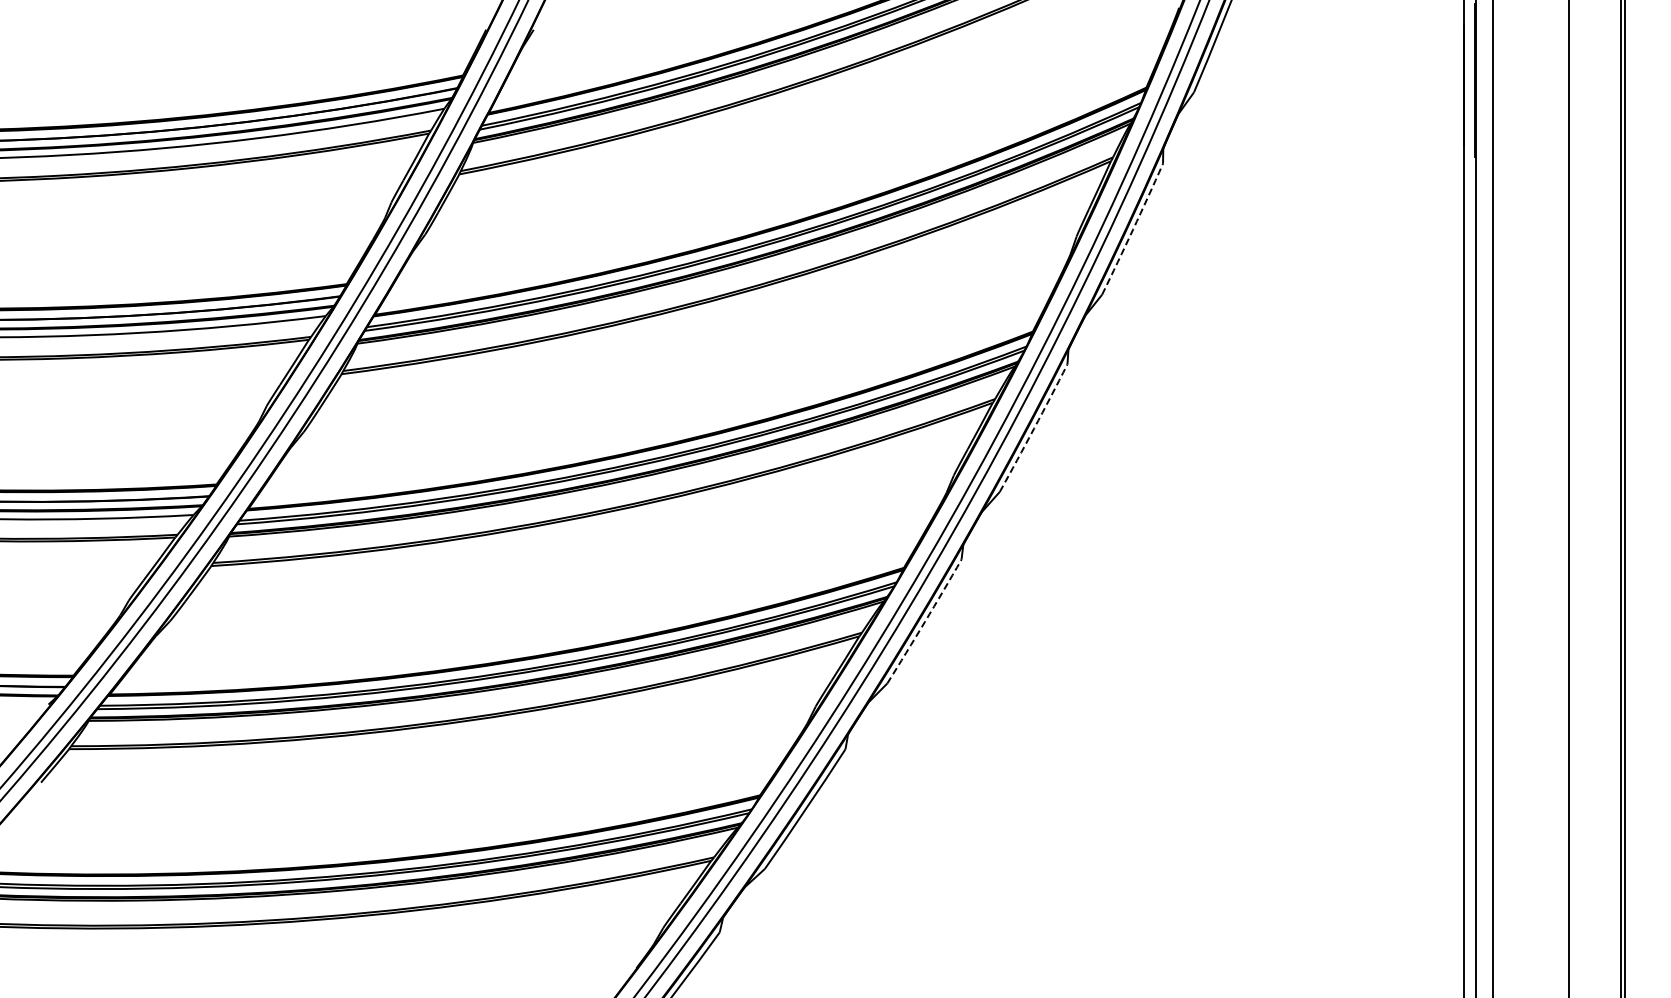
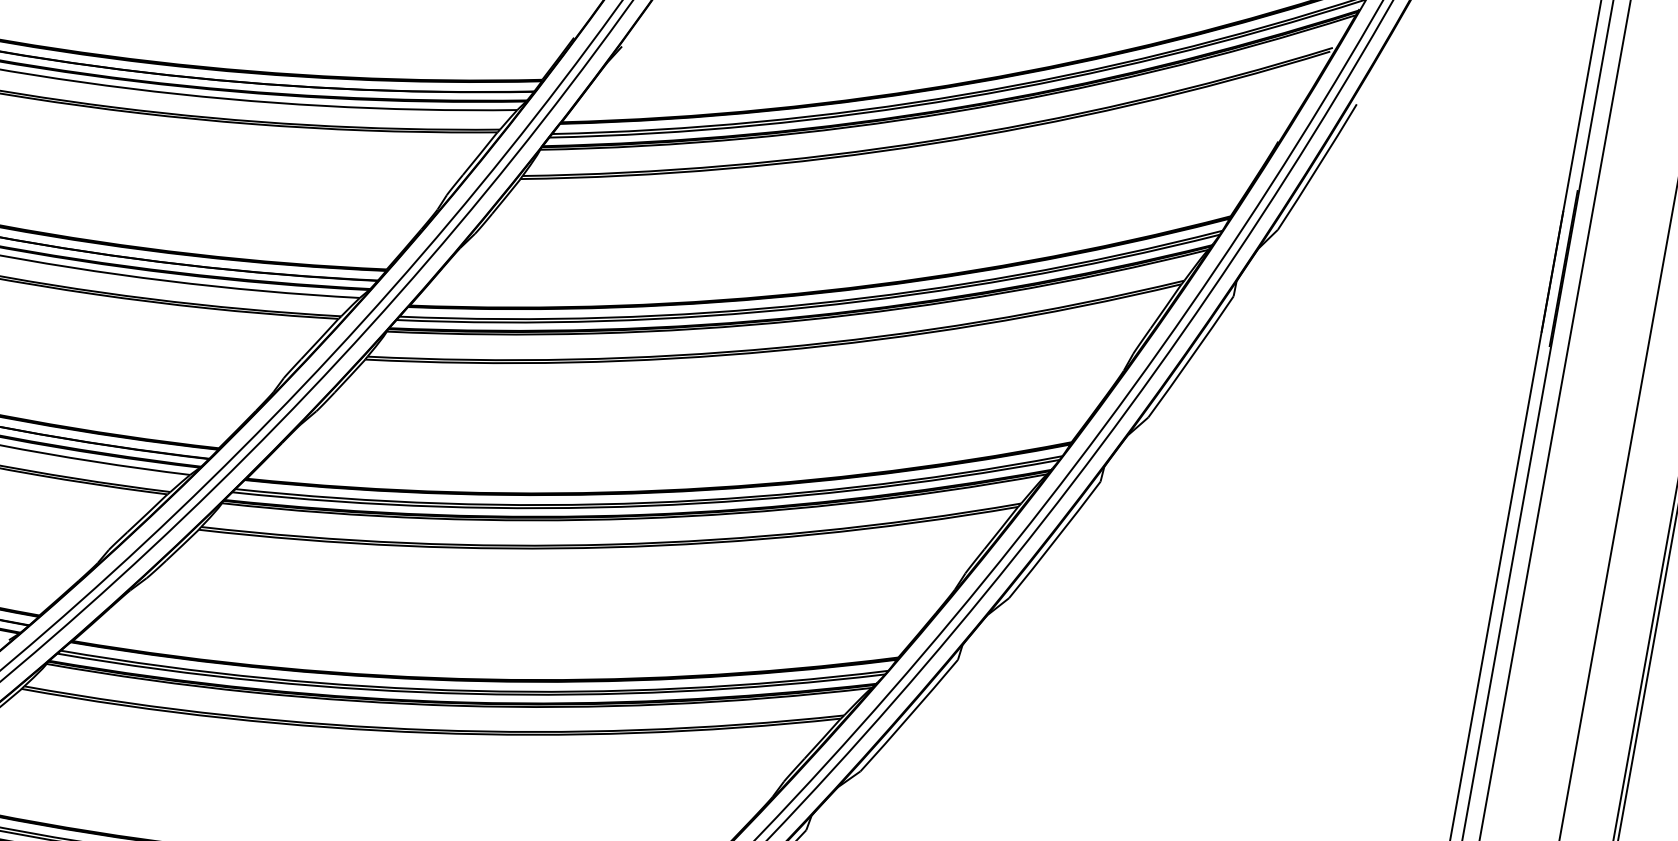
arc: (1133, 229) -> (1191, 357), dashed -> solid
arc: (1034, 428) -> (1055, 540), dashed -> solid
arc: (924, 621) -> (909, 715), dashed -> solid

